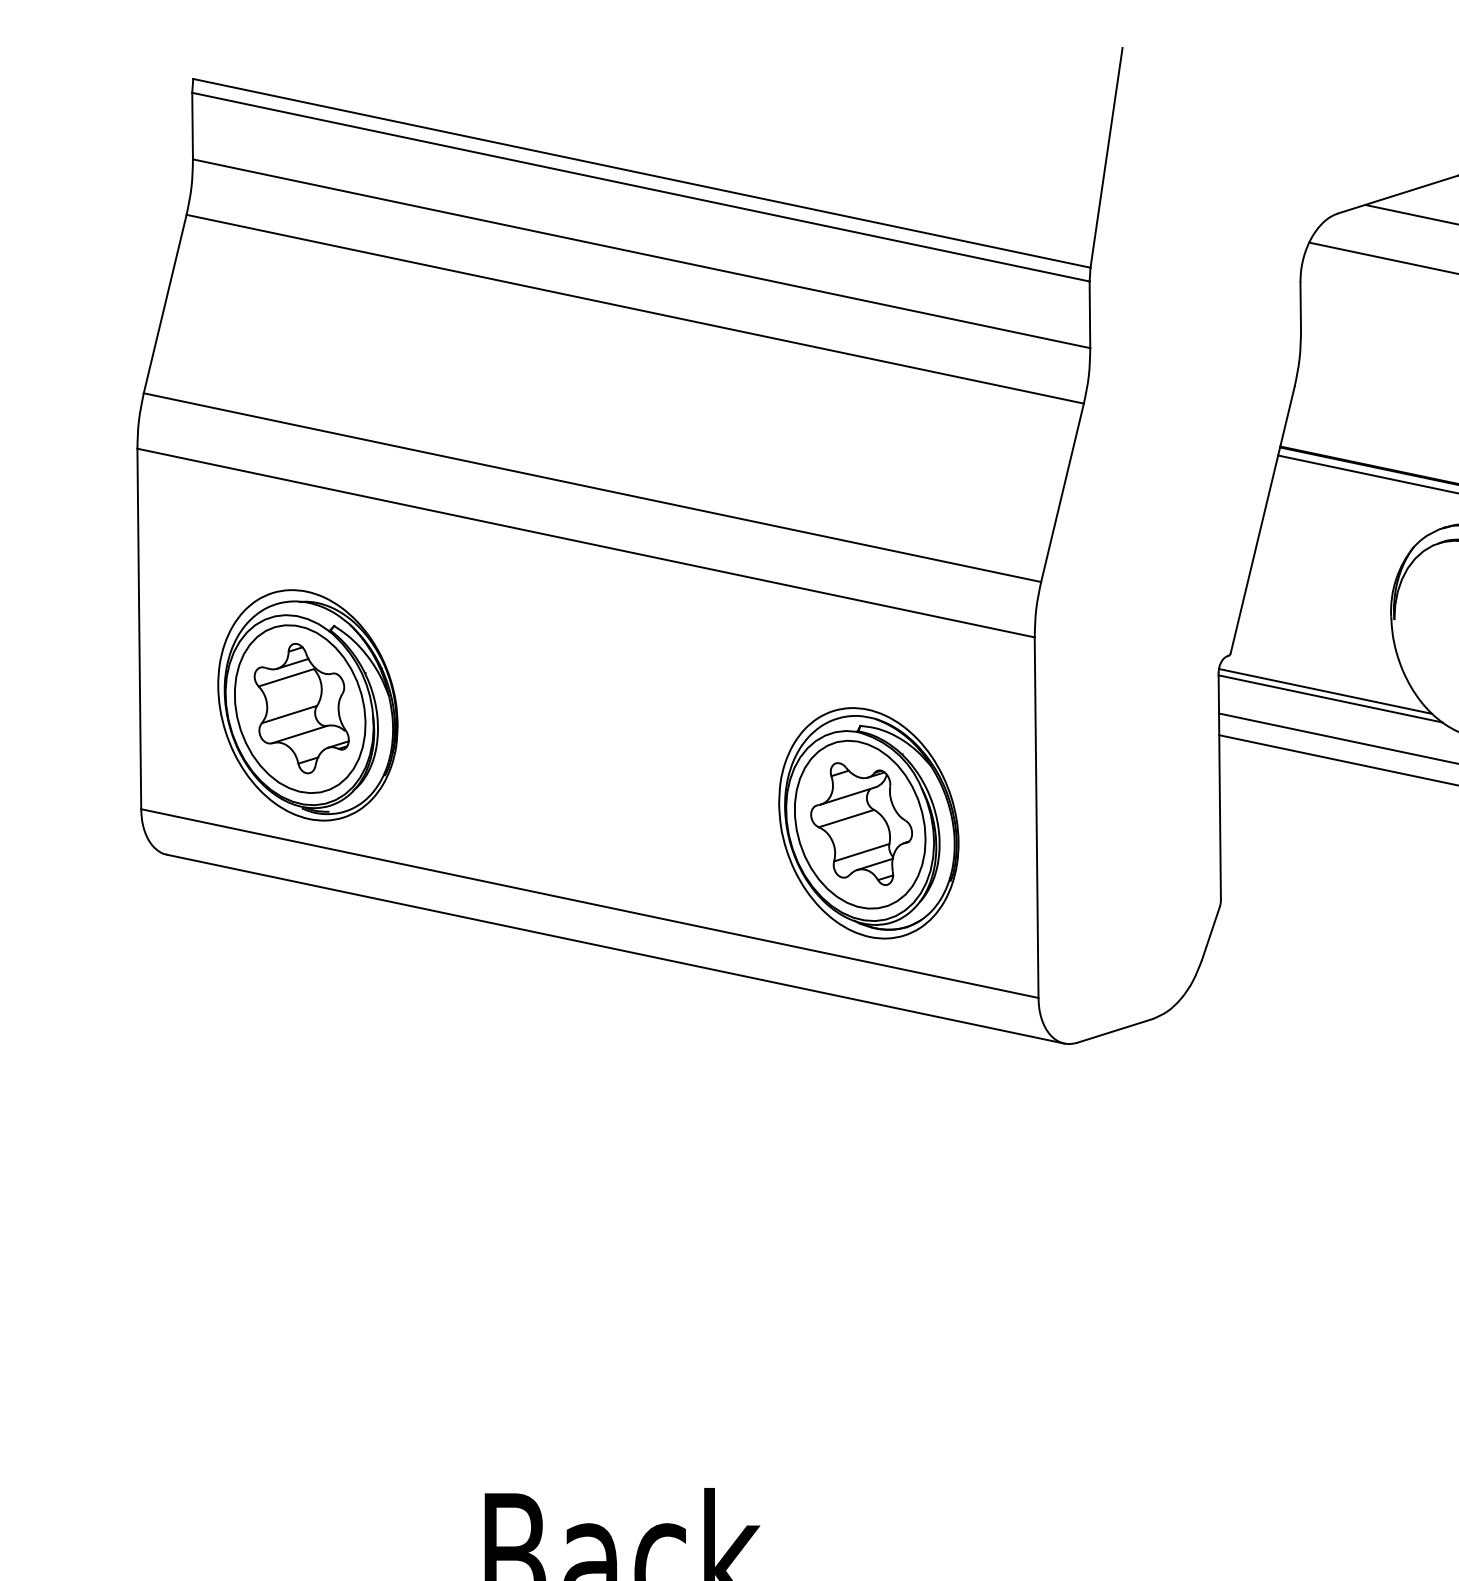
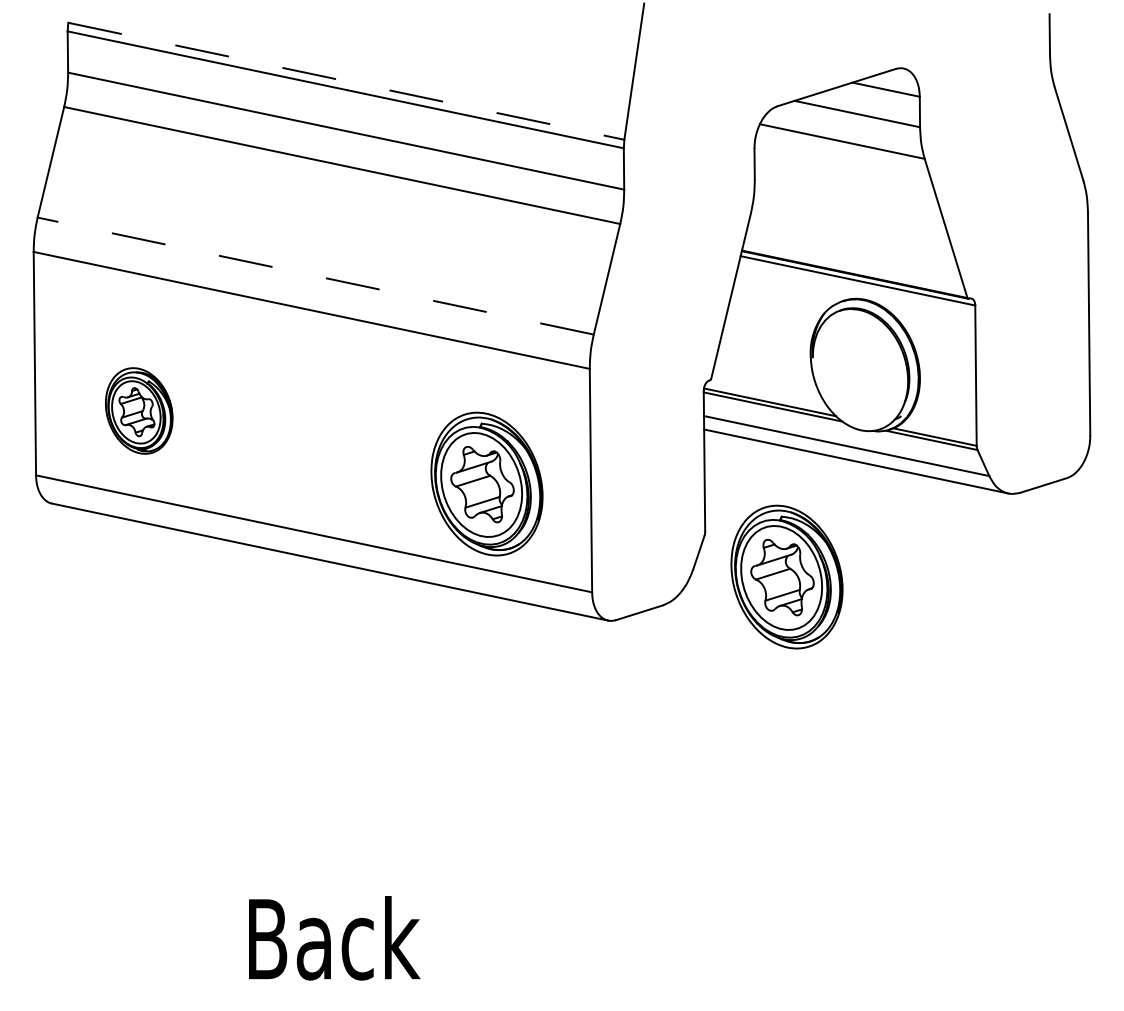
line: (642, 173) -> (346, 81), solid -> dashed
line: (592, 486) -> (315, 275), solid -> dashed
part: (306, 704) -> (138, 410), size x0.6
part: (1352, 972) -> (786, 576), added

